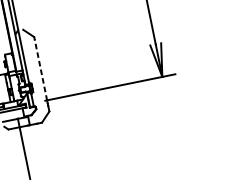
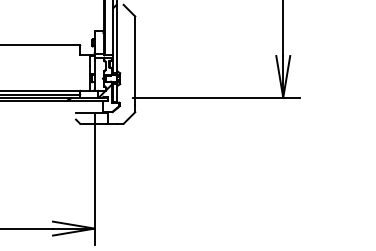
line: (40, 69) -> (135, 58), dashed -> solid

